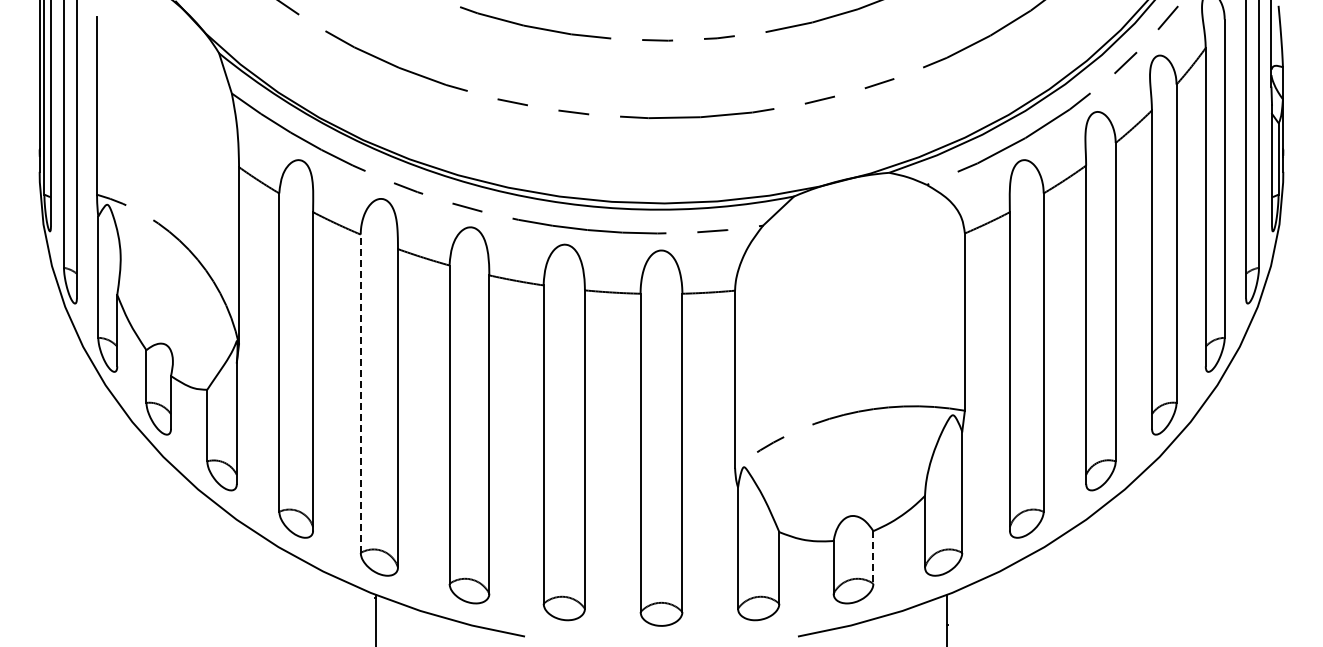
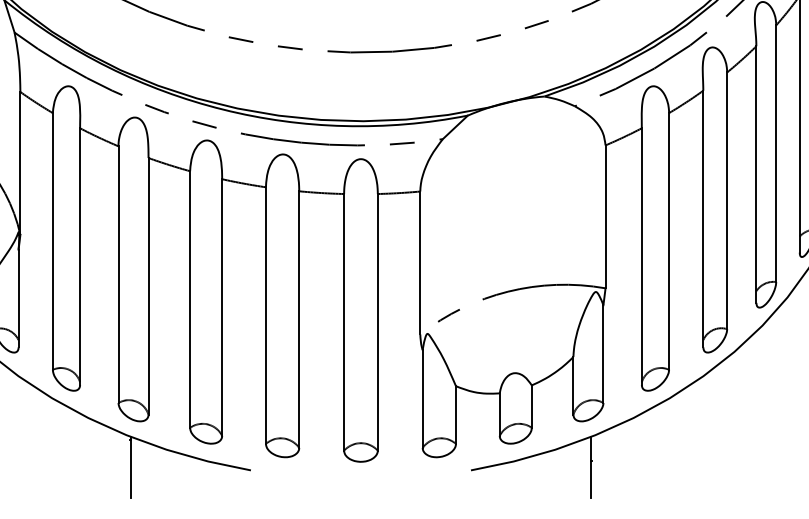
line: (360, 393) -> (118, 274), dashed -> solid
line: (873, 557) -> (531, 406), dashed -> solid

